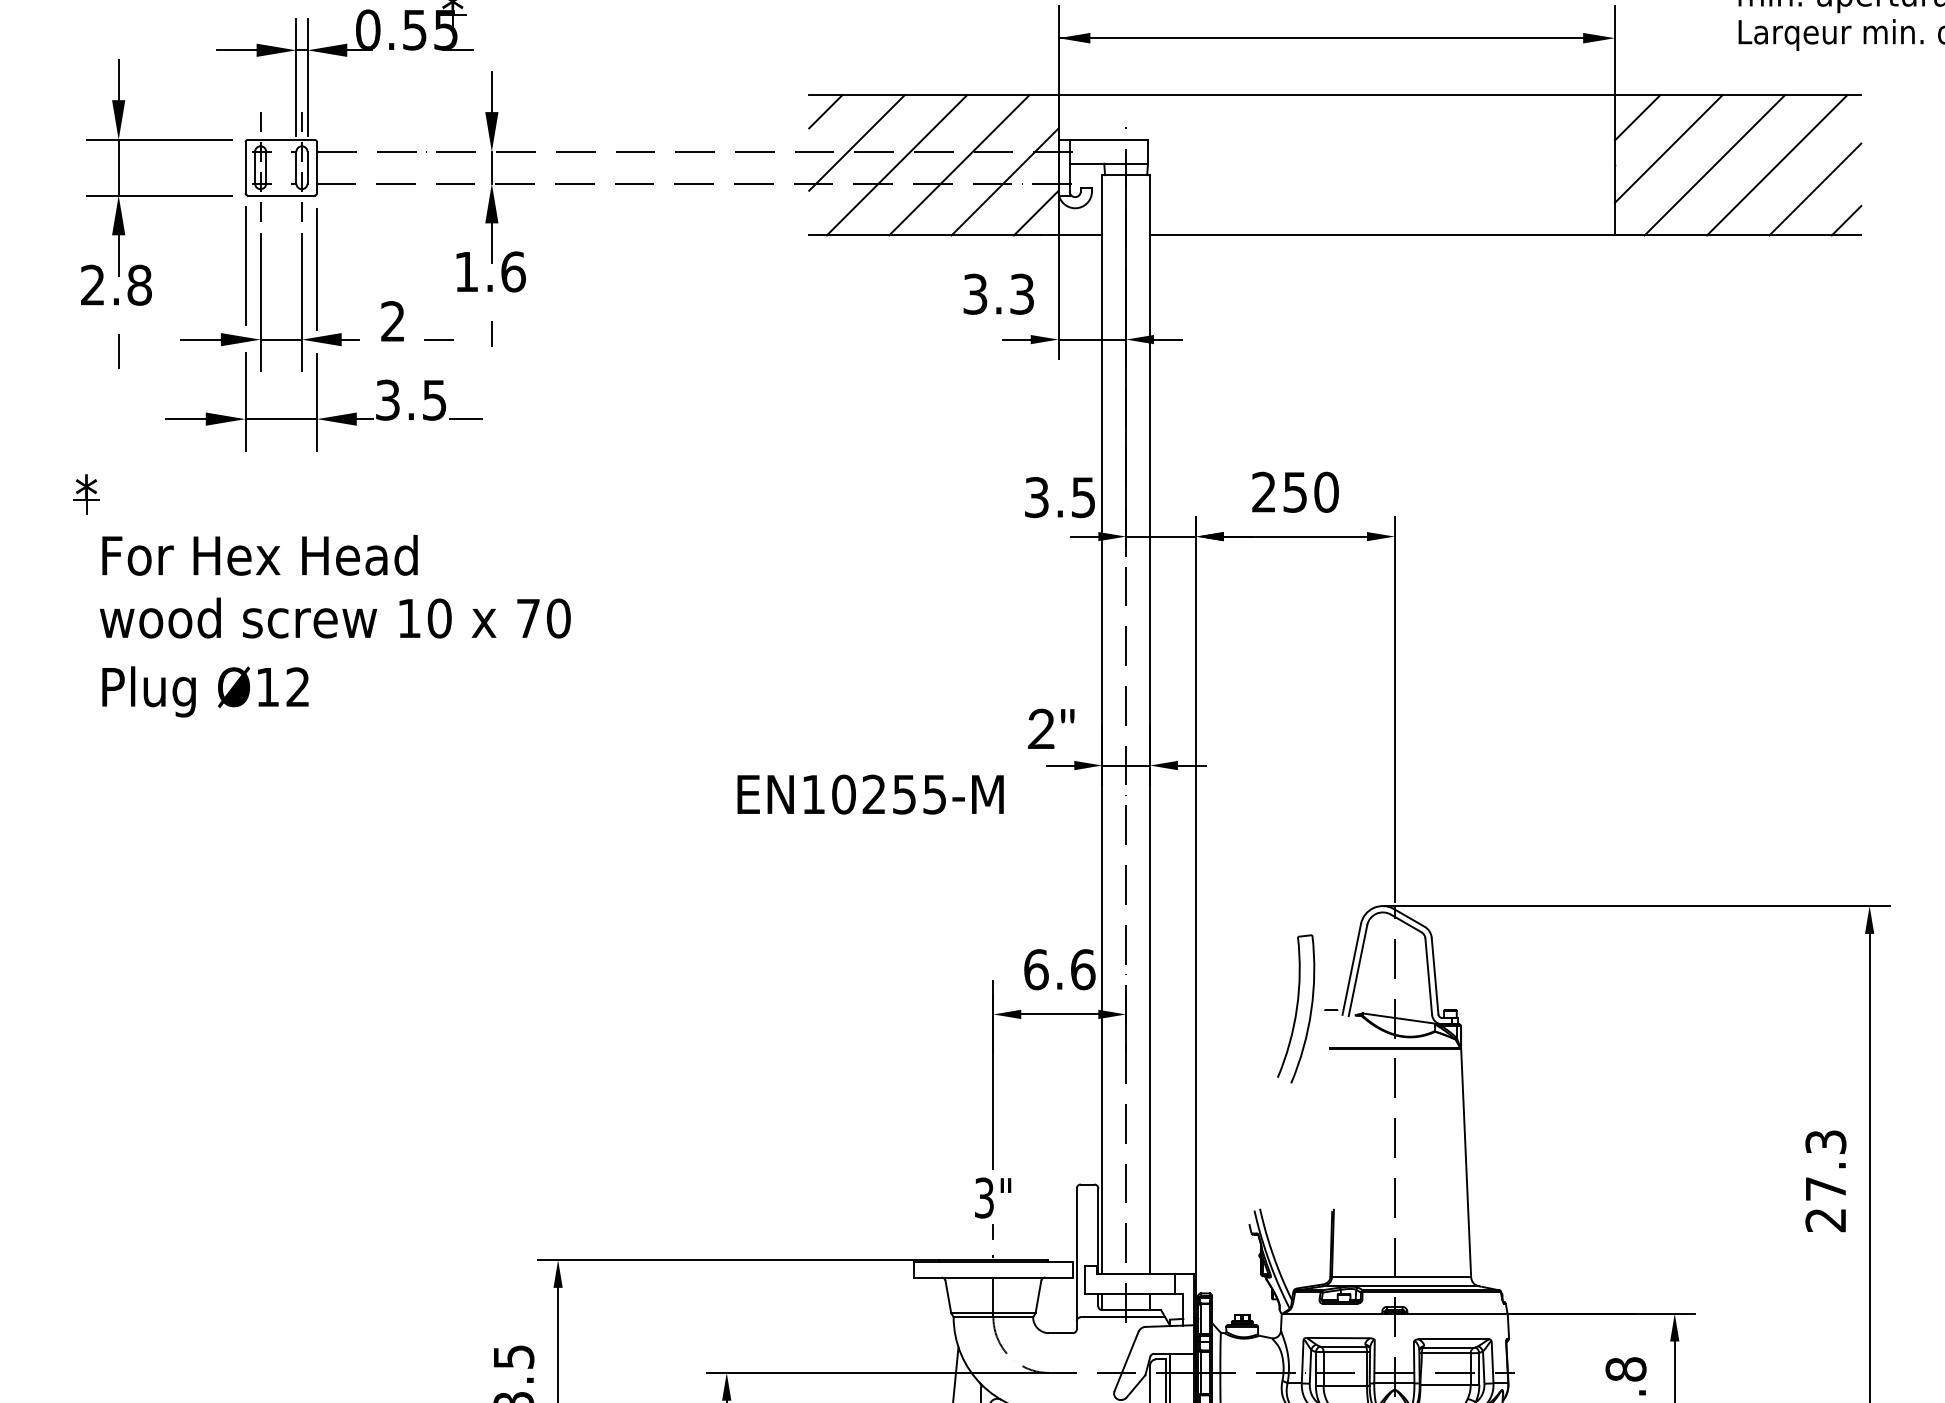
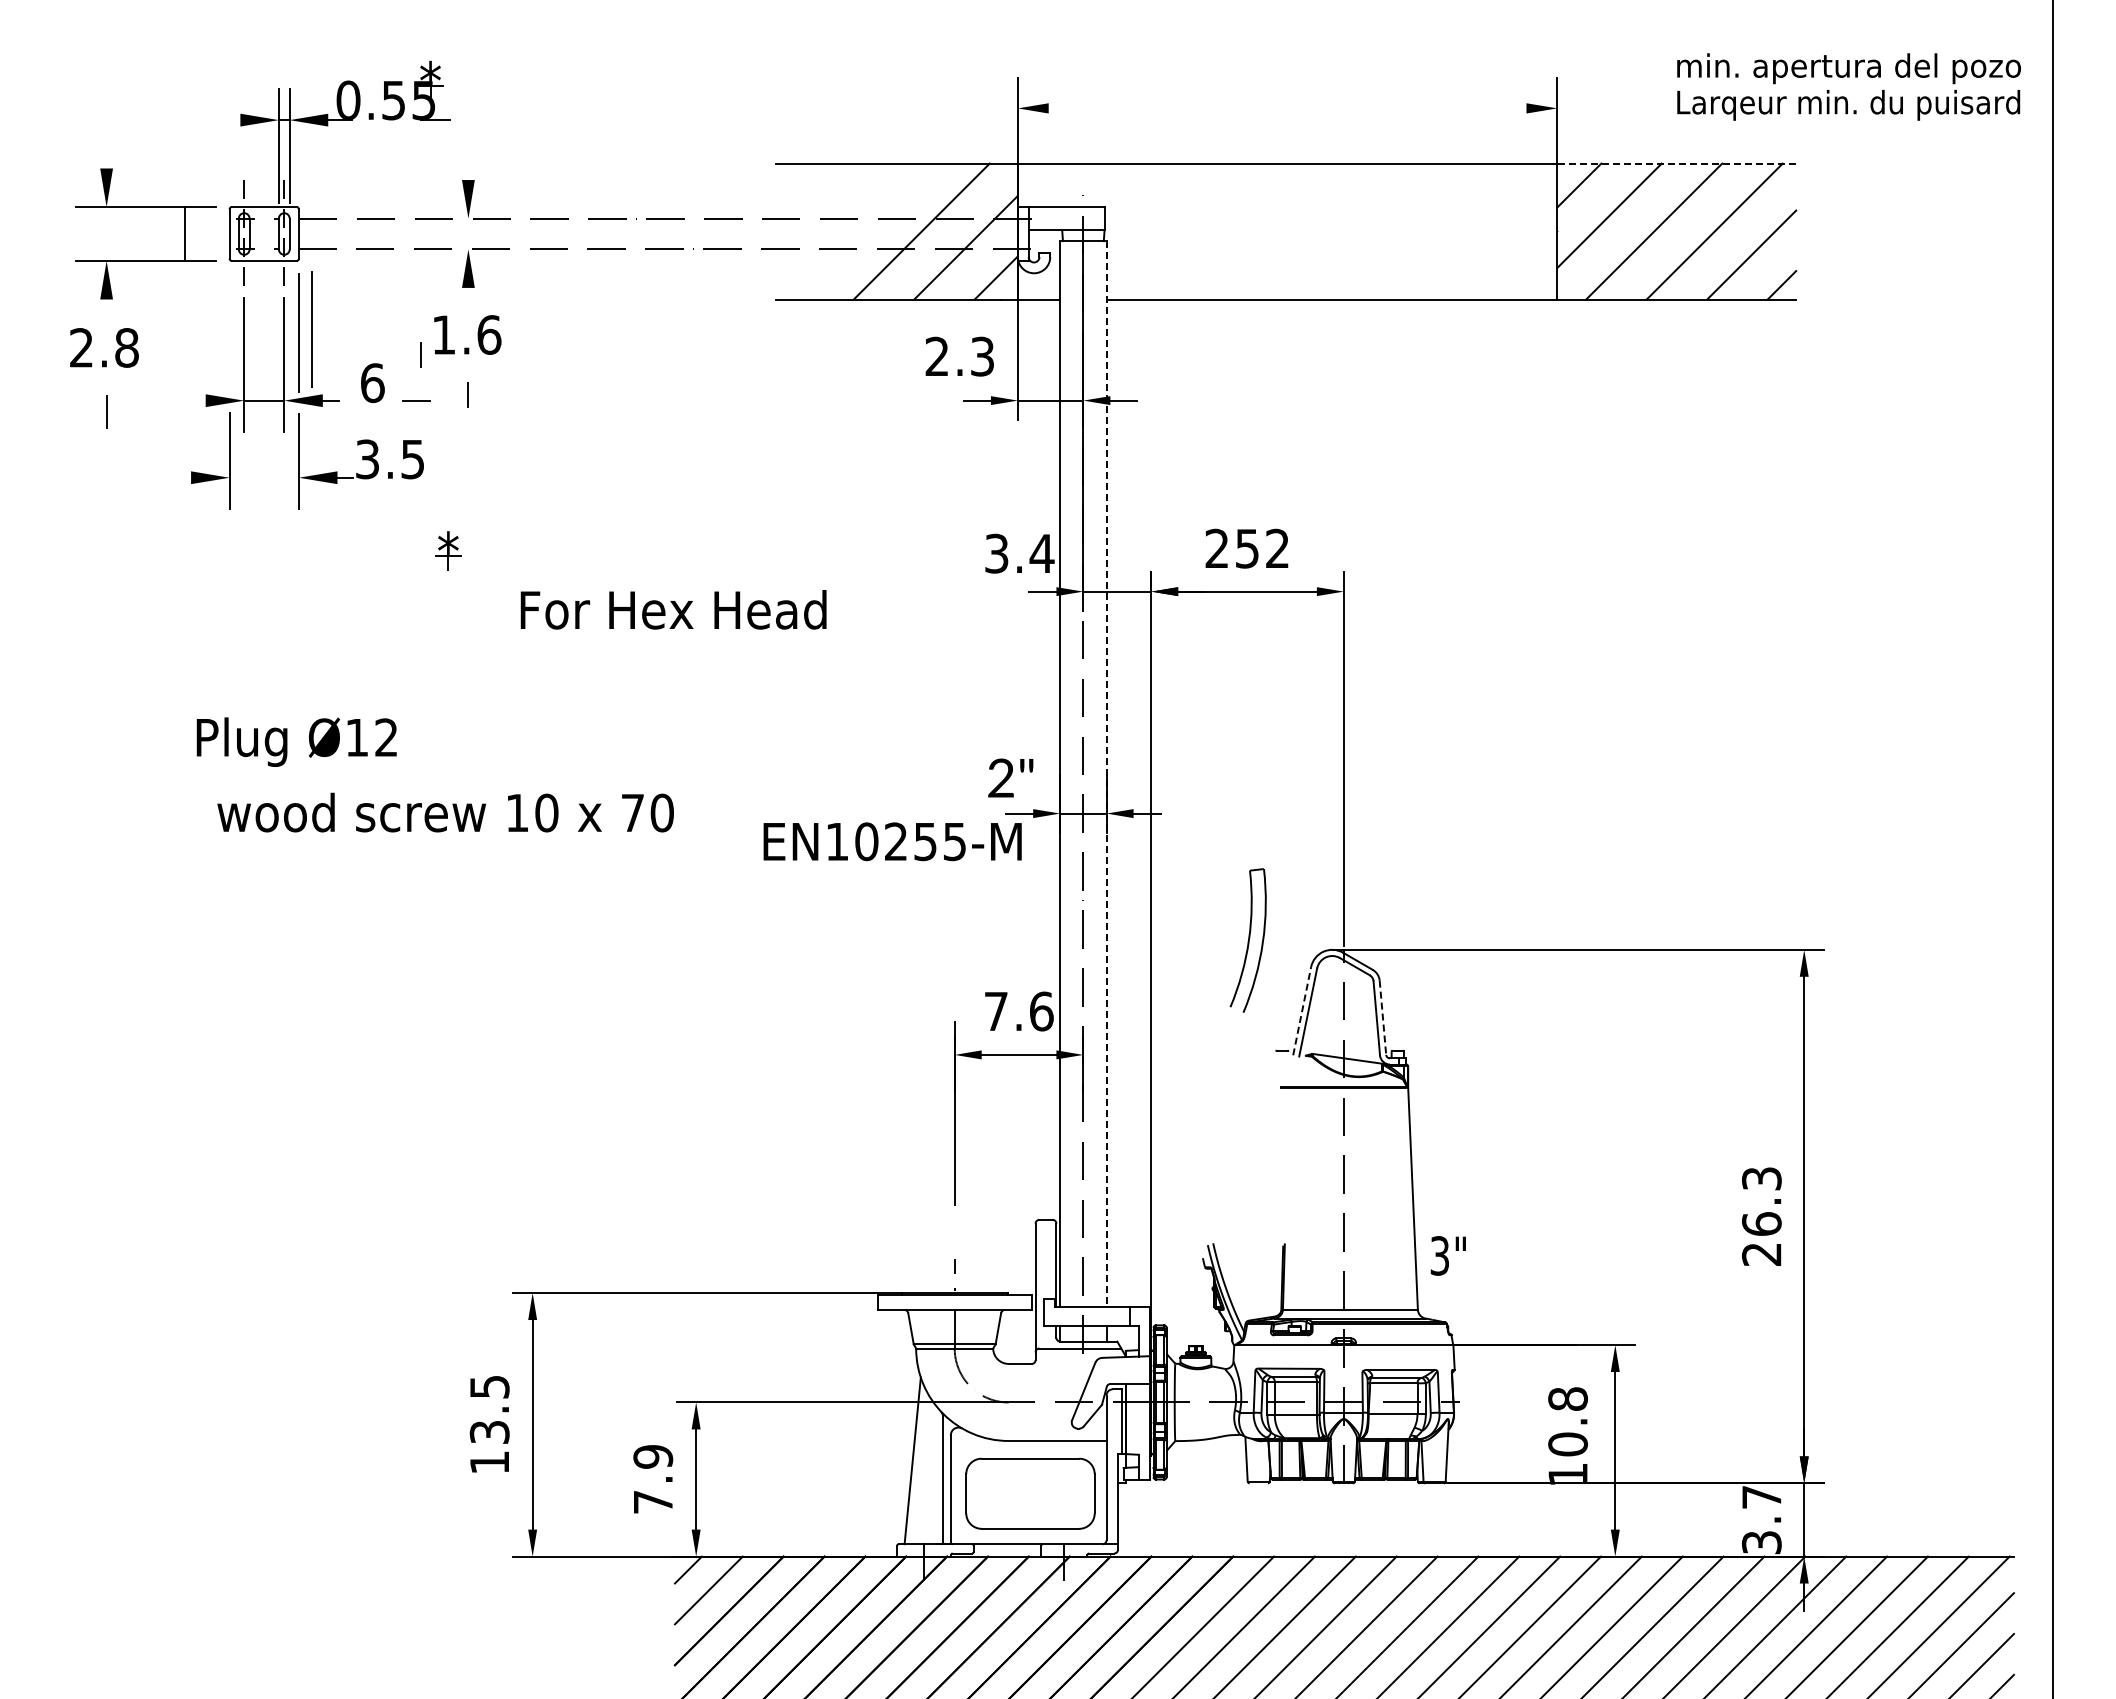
line: (1320, 38) -> (1271, 108), removed
line: (236, 50) -> (220, 120), removed
line: (118, 79) -> (106, 148), removed
line: (491, 91) -> (468, 160), removed
line: (1737, 95) -> (1676, 163), solid -> dashed
line: (826, 111) -> (792, 179), removed
line: (857, 142) -> (822, 209), removed
line: (897, 165) -> (861, 231), removed
line: (118, 167) -> (184, 233), moved
line: (491, 167) -> (468, 233), removed
line: (491, 242) -> (468, 306), removed
line: (118, 255) -> (106, 319), removed
line: (245, 266) -> (311, 329), moved
line: (442, 292) -> (420, 354), added
text: (974, 294) -> (936, 356), 3.3 -> 2.3
text: (392, 321) -> (372, 383), 2 -> 6
line: (201, 339) -> (186, 400), removed
line: (185, 418) -> (171, 477), removed
line: (280, 418) -> (263, 477), removed
line: (466, 418) -> (443, 477), removed
text: (1326, 492) -> (1277, 548), 250 -> 252
part: (86, 494) -> (448, 550), moved
text: (1082, 497) -> (1041, 553), 3.5 -> 3.4
text: (259, 555) -> (673, 609), moved
text: (335, 617) -> (445, 812), moved
text: (205, 691) -> (296, 741), moved
line: (1149, 725) -> (1106, 774), solid -> dashed
text: (870, 794) -> (892, 841), moved
text: (1036, 969) -> (996, 1011), 6.6 -> 7.6
line: (1352, 969) -> (1302, 1011), solid -> dashed
line: (1434, 976) -> (1382, 1018), solid -> dashed
part: (1295, 1008) -> (1247, 940), moved
text: (1825, 1188) -> (1761, 1223), 27.3 -> 26.3
text: (992, 1197) -> (1447, 1255), moved

